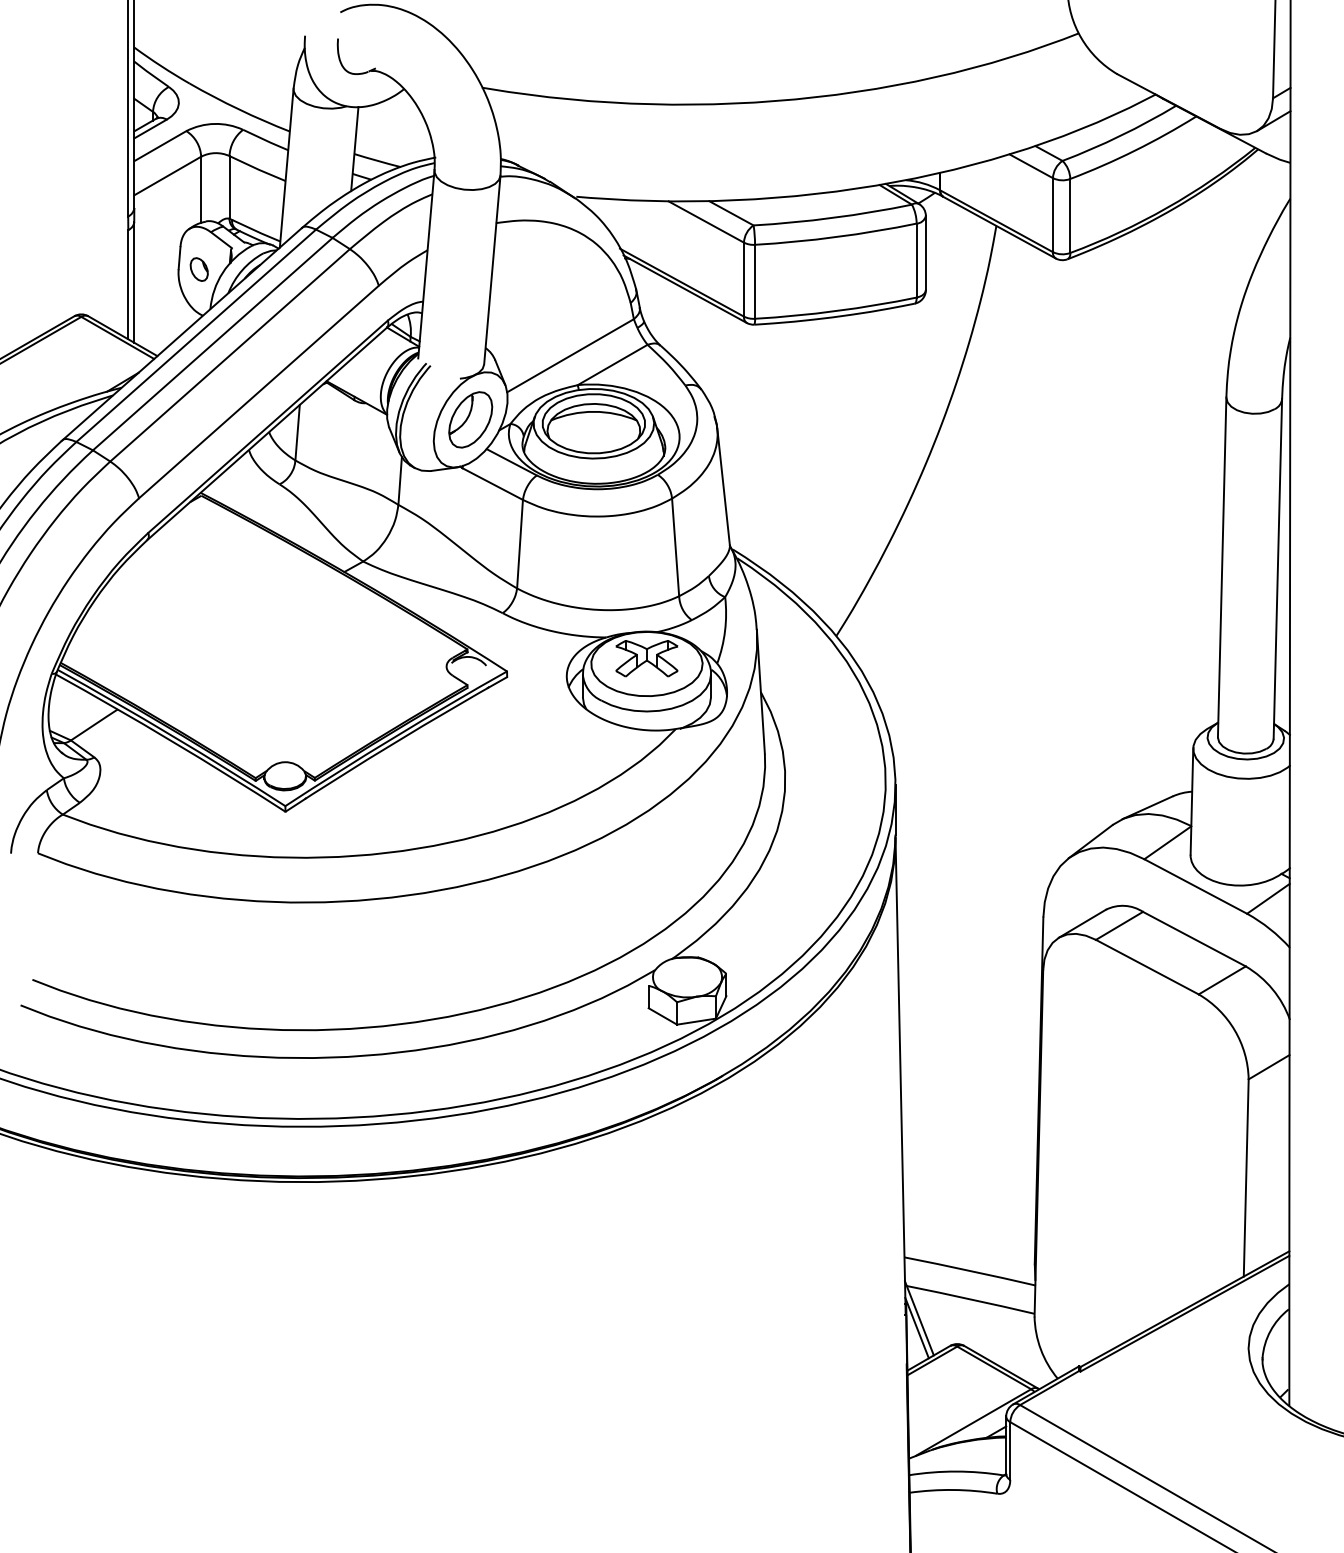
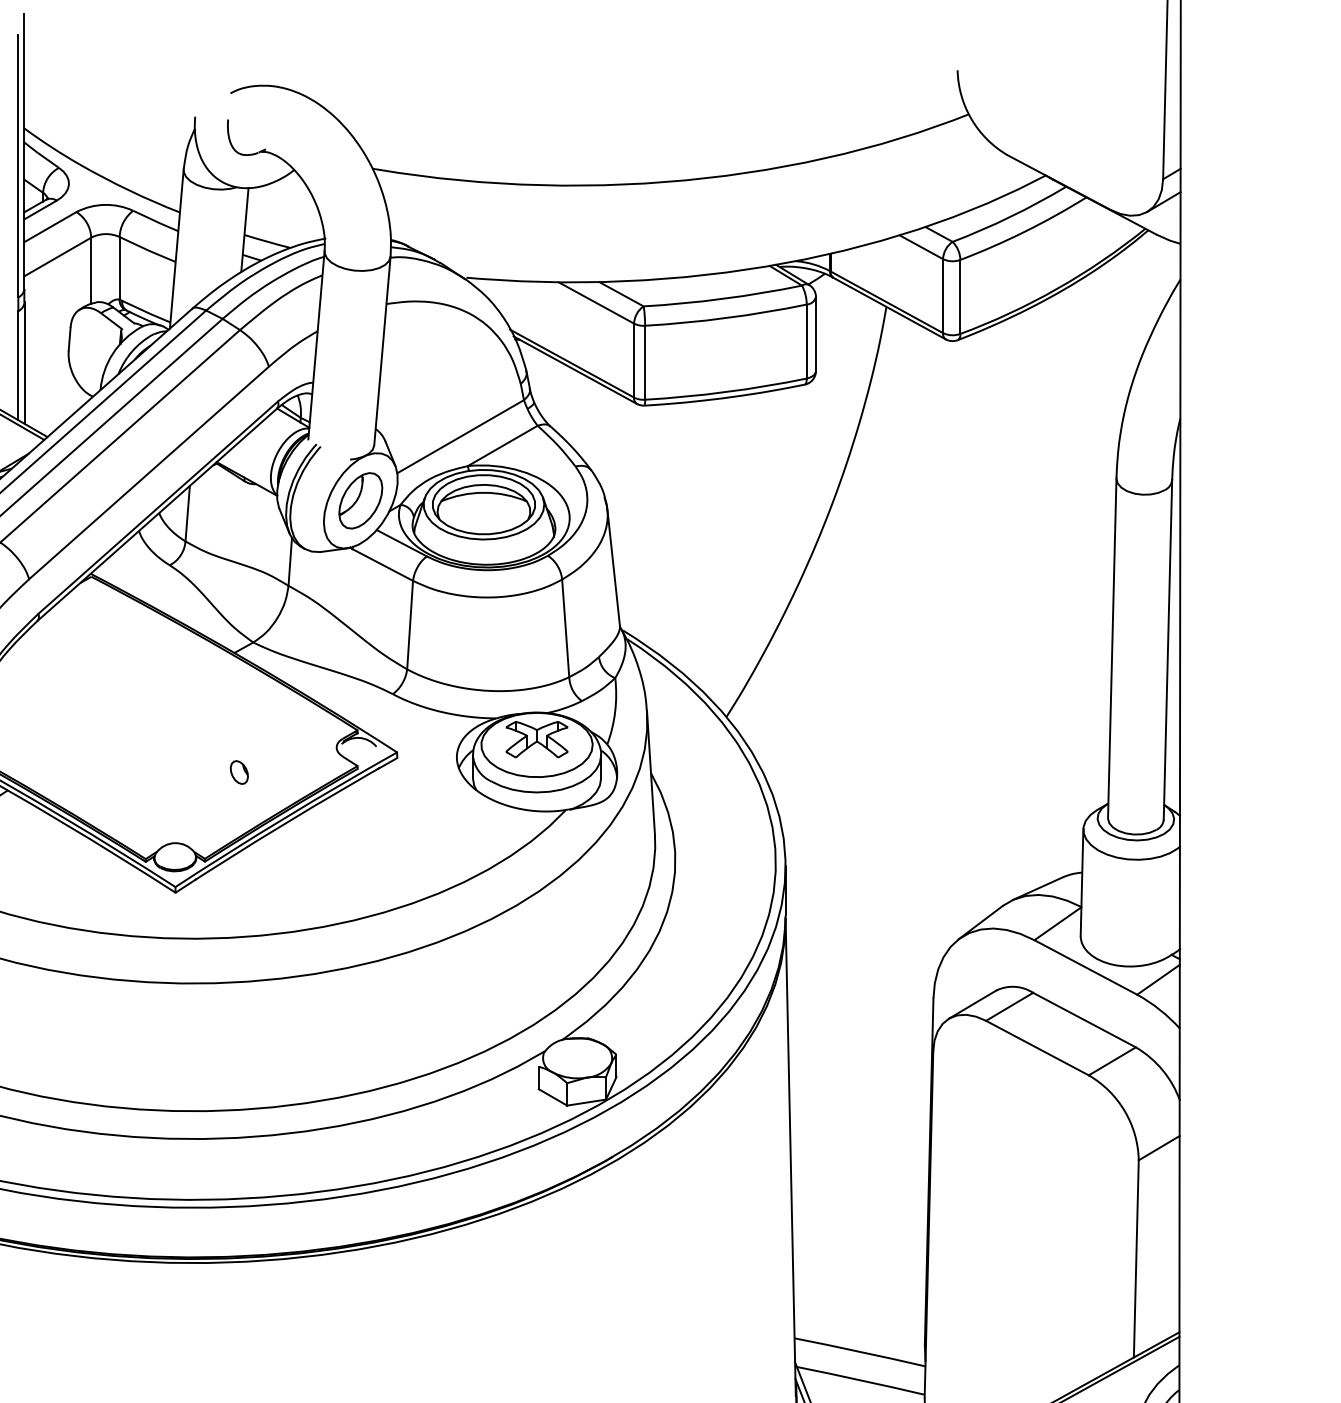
part: (198, 269) -> (238, 772), moved

